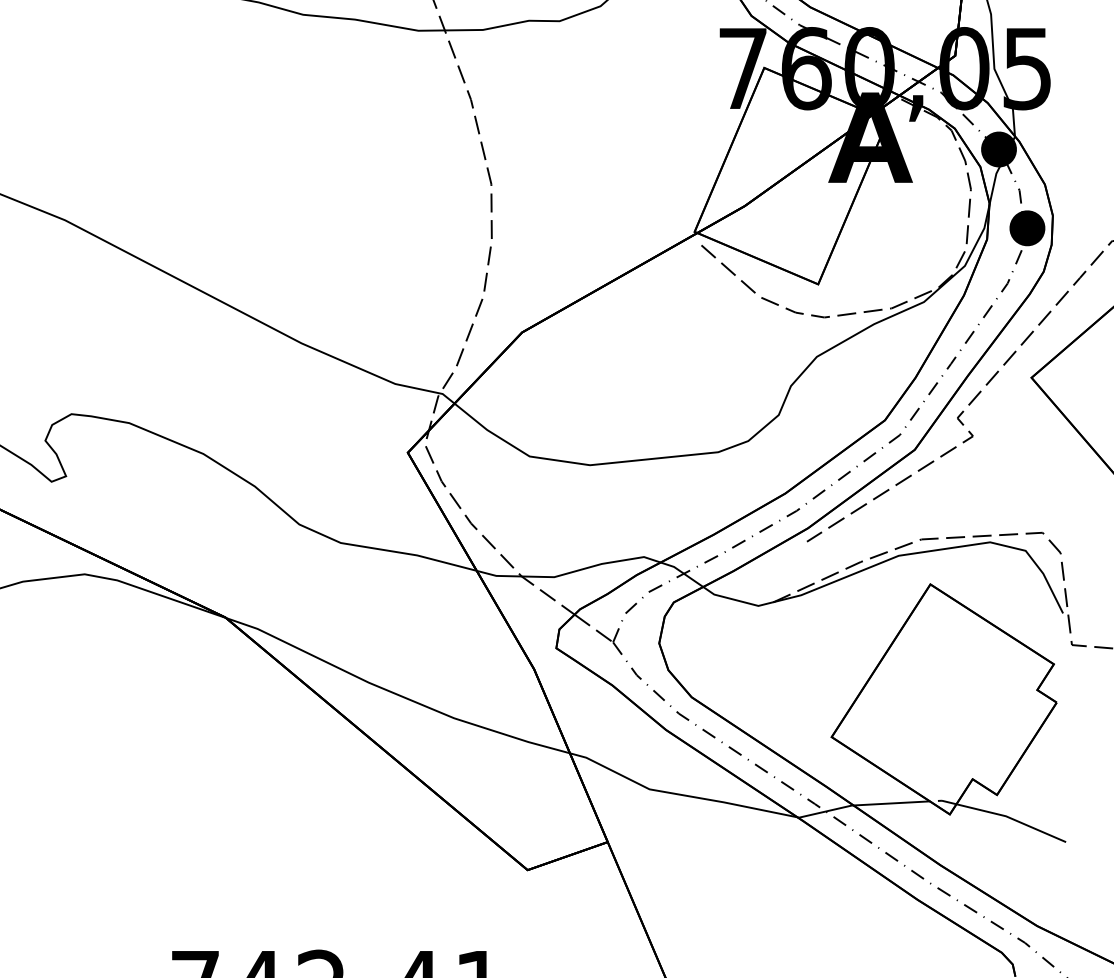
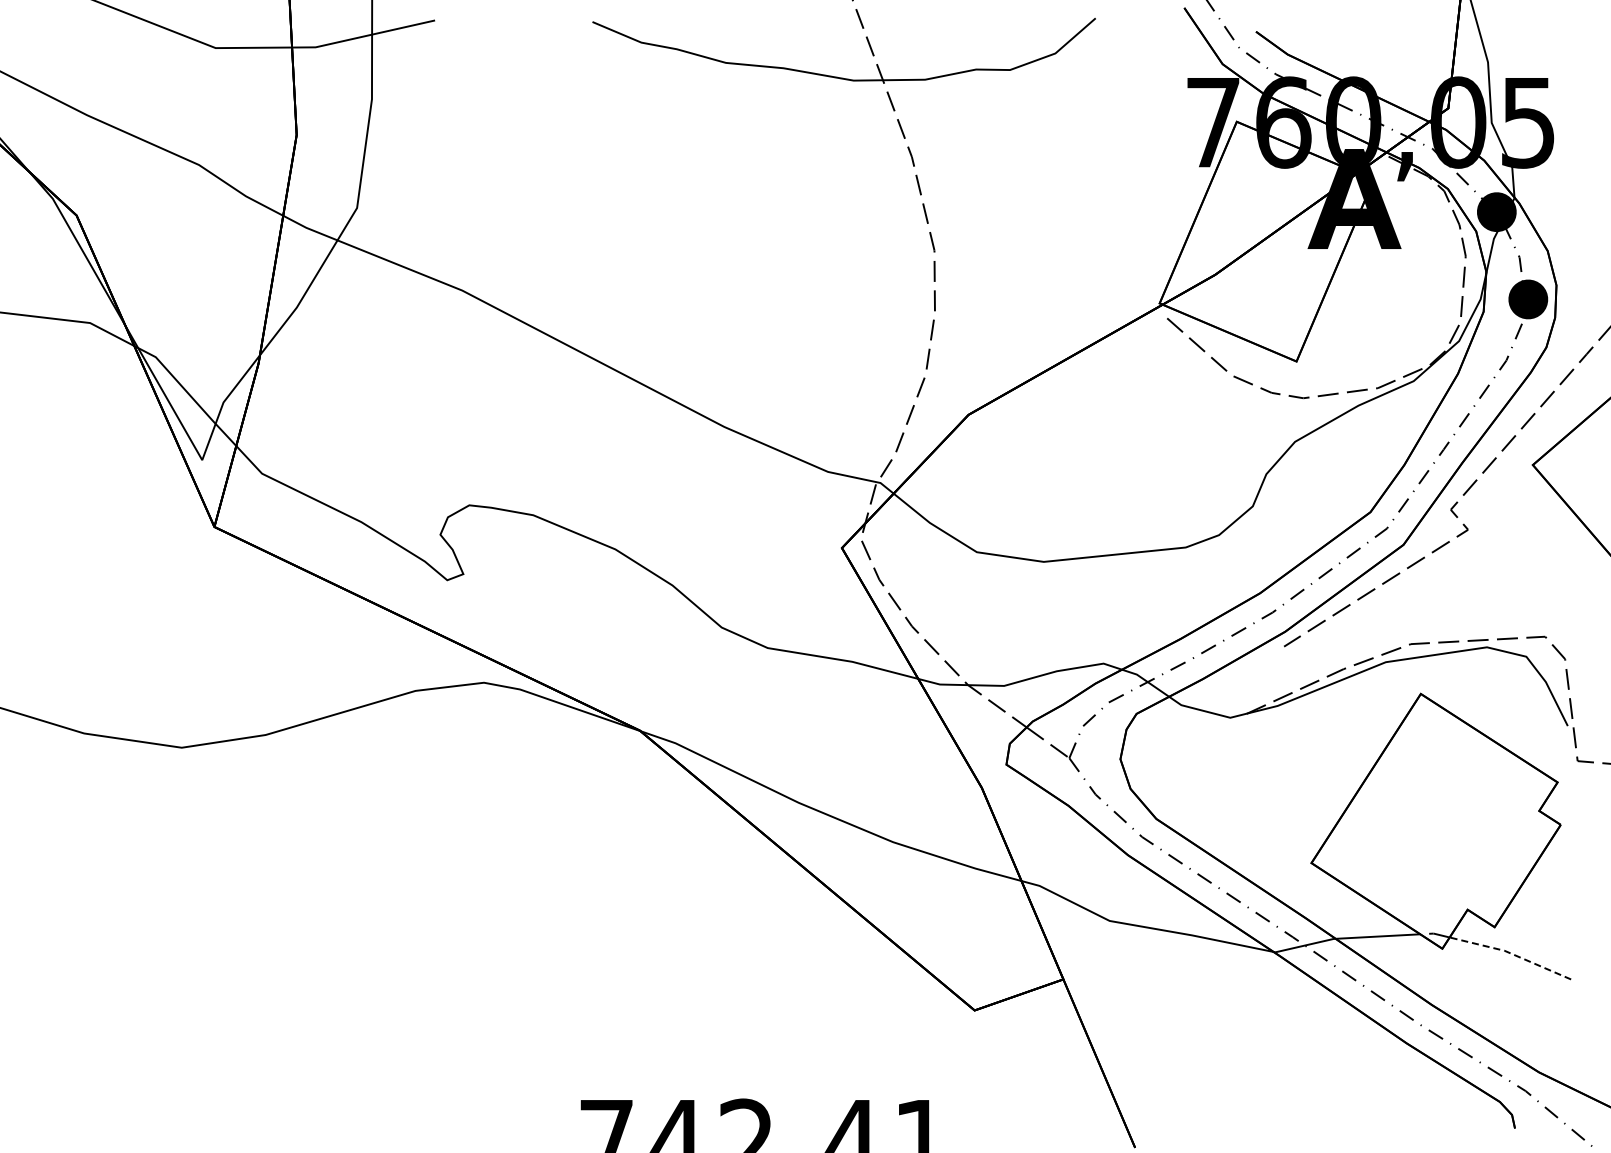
line: (1011, 818) -> (1510, 953), solid -> dashed

